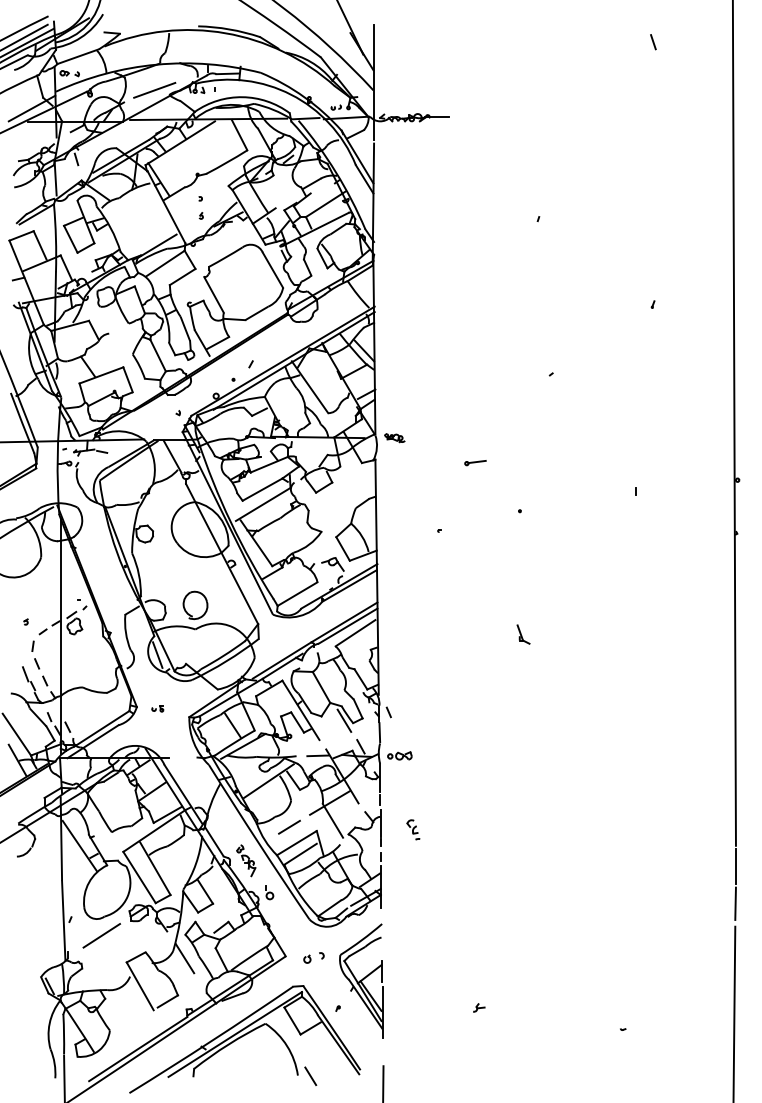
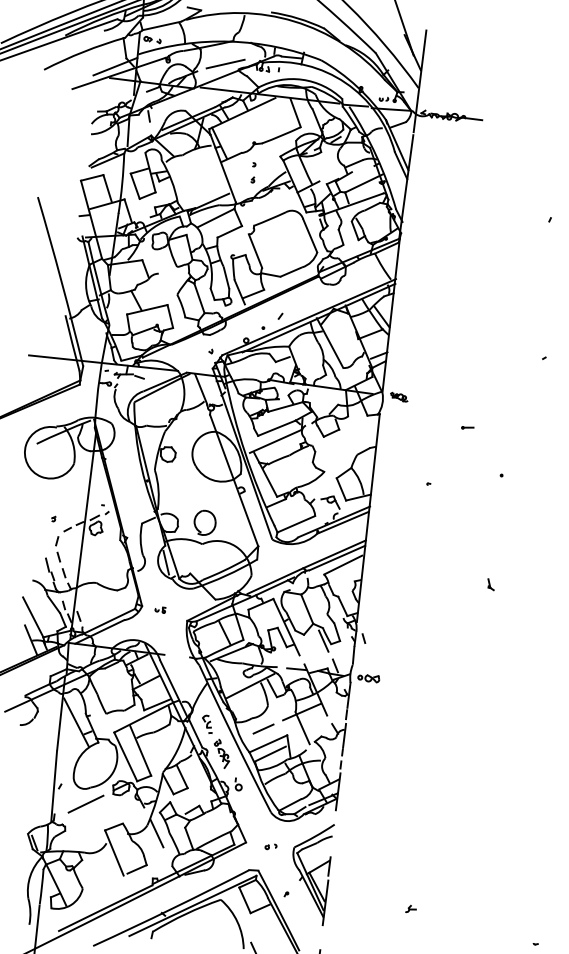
part: (475, 462) -> (467, 427), size x0.62
part: (522, 634) -> (490, 584), size x0.62
part: (413, 829) -> (207, 724), moved
part: (314, 957) -> (271, 846), size x0.62

